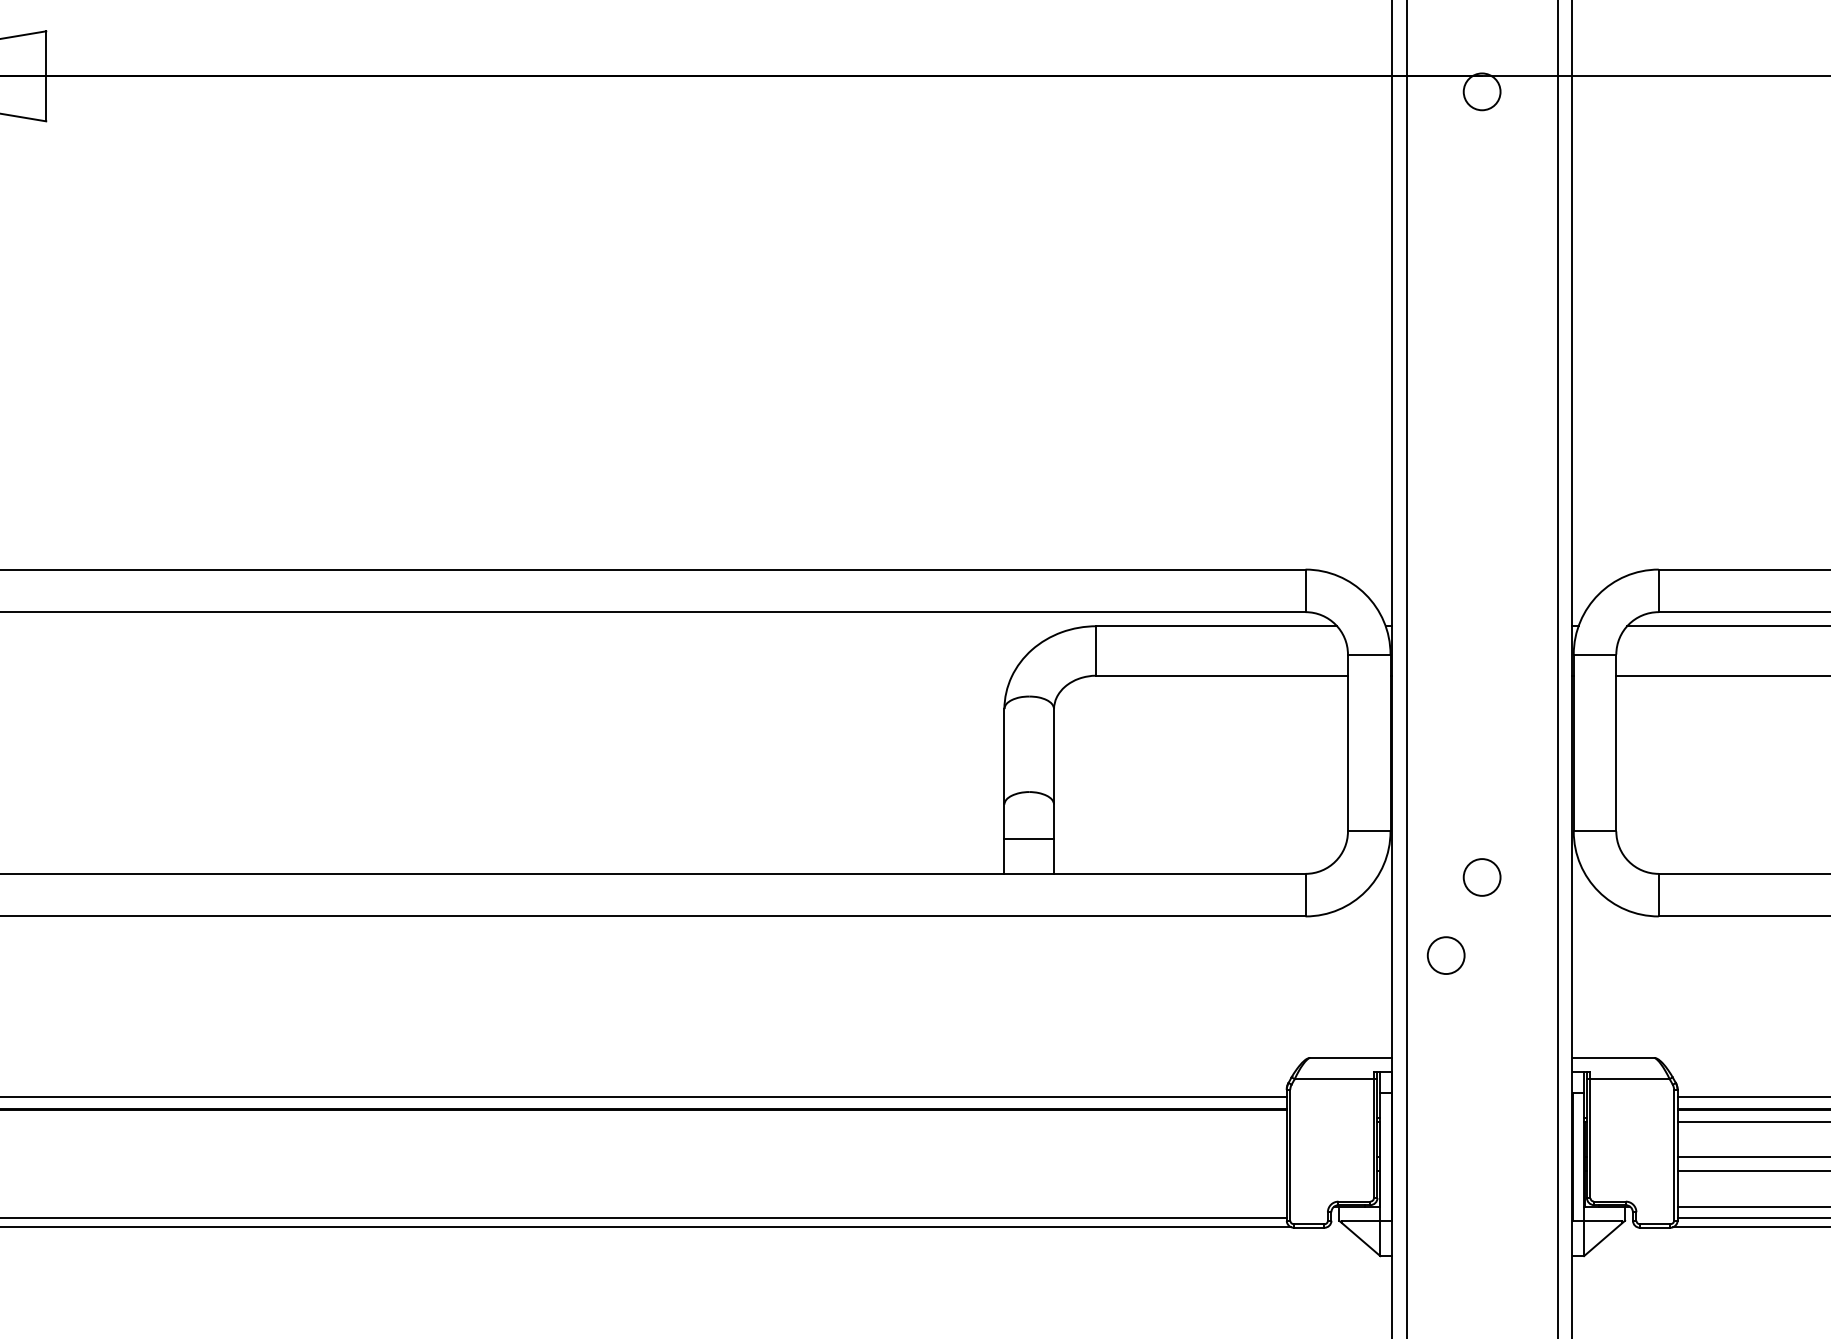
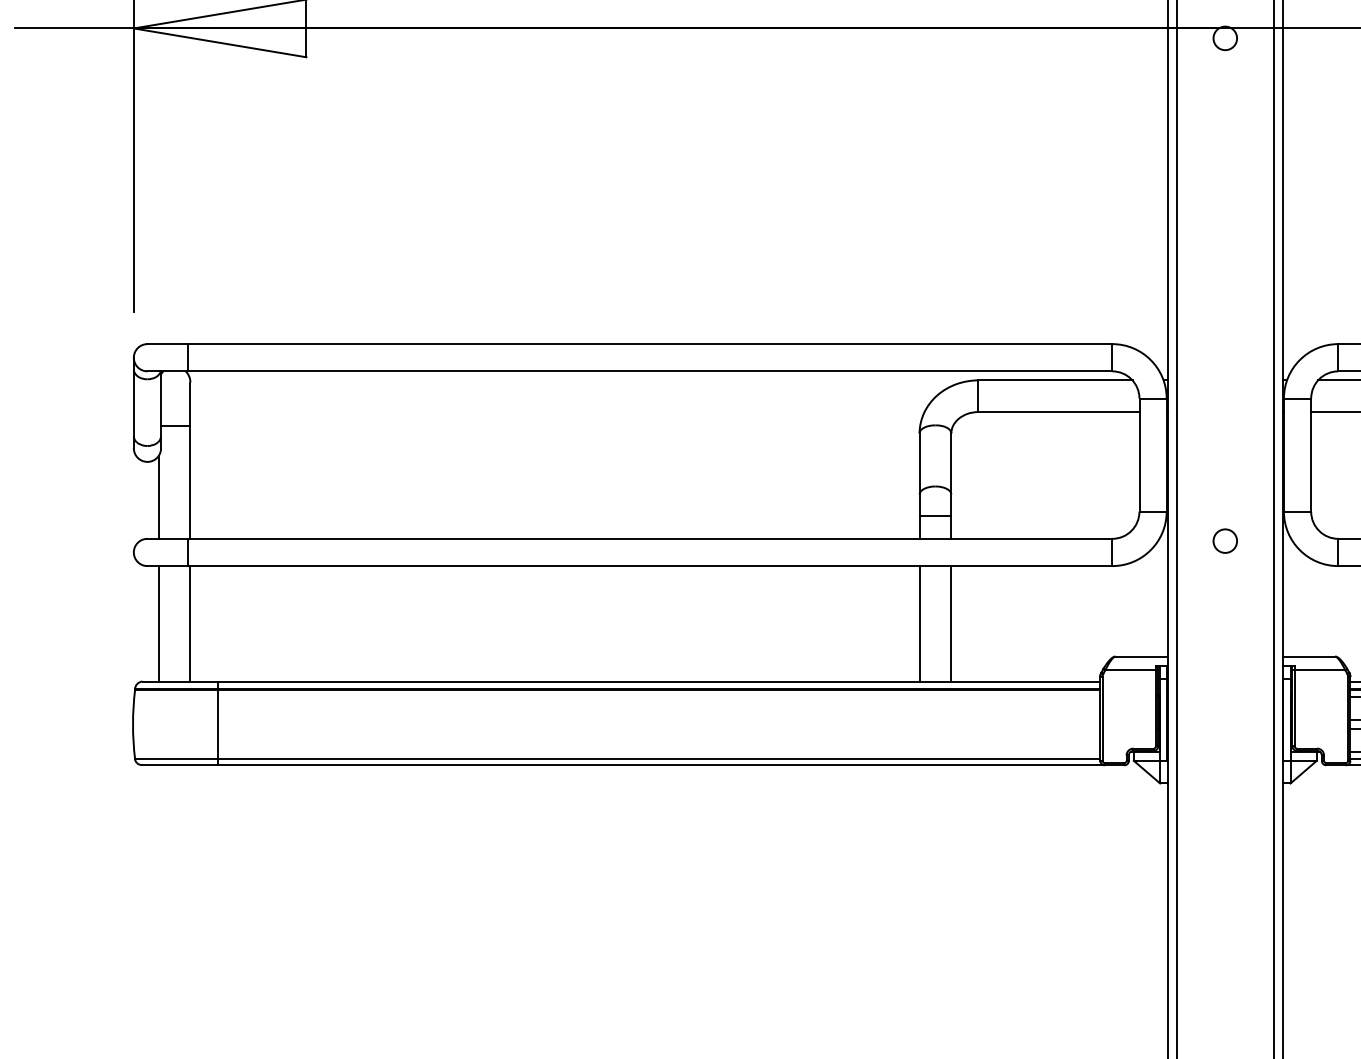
circle: (1444, 954) -> (1201, 590), removed
line: (1004, 1006) -> (919, 623), added
line: (1054, 1006) -> (951, 623), added

